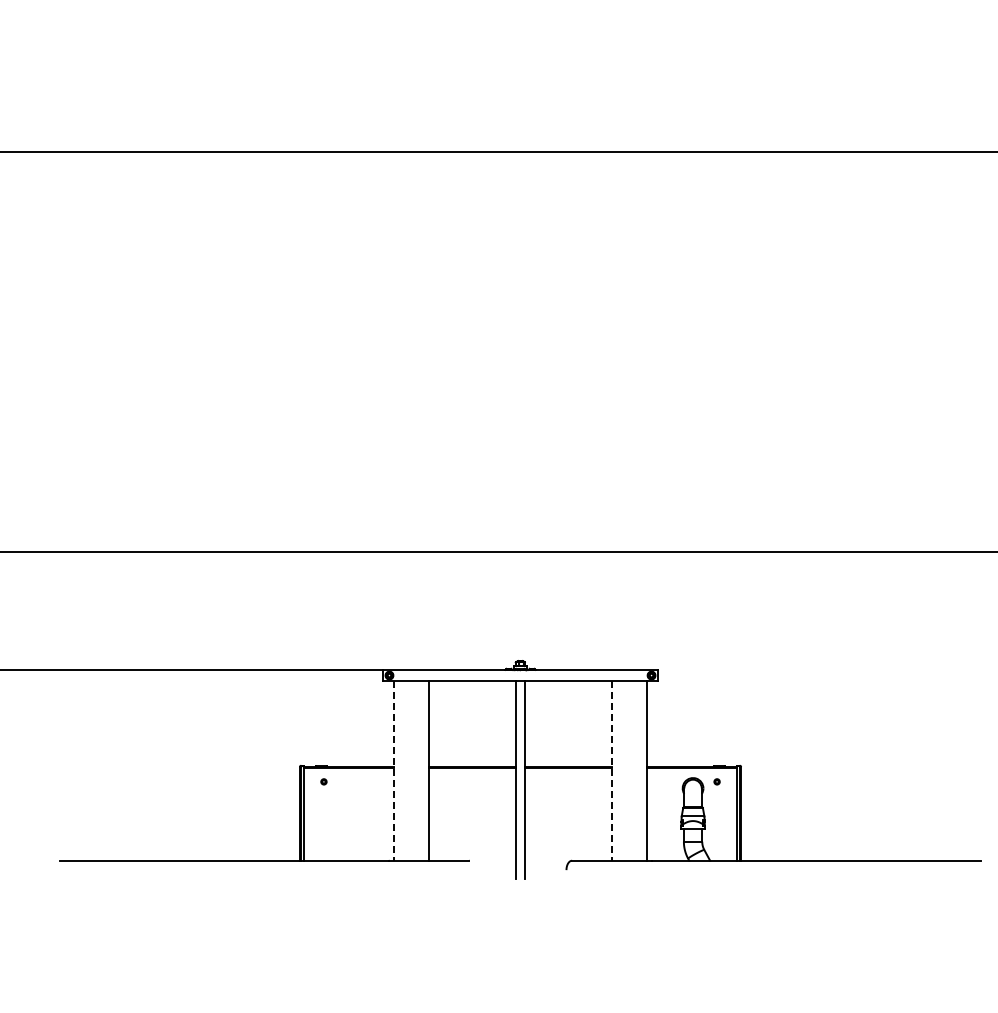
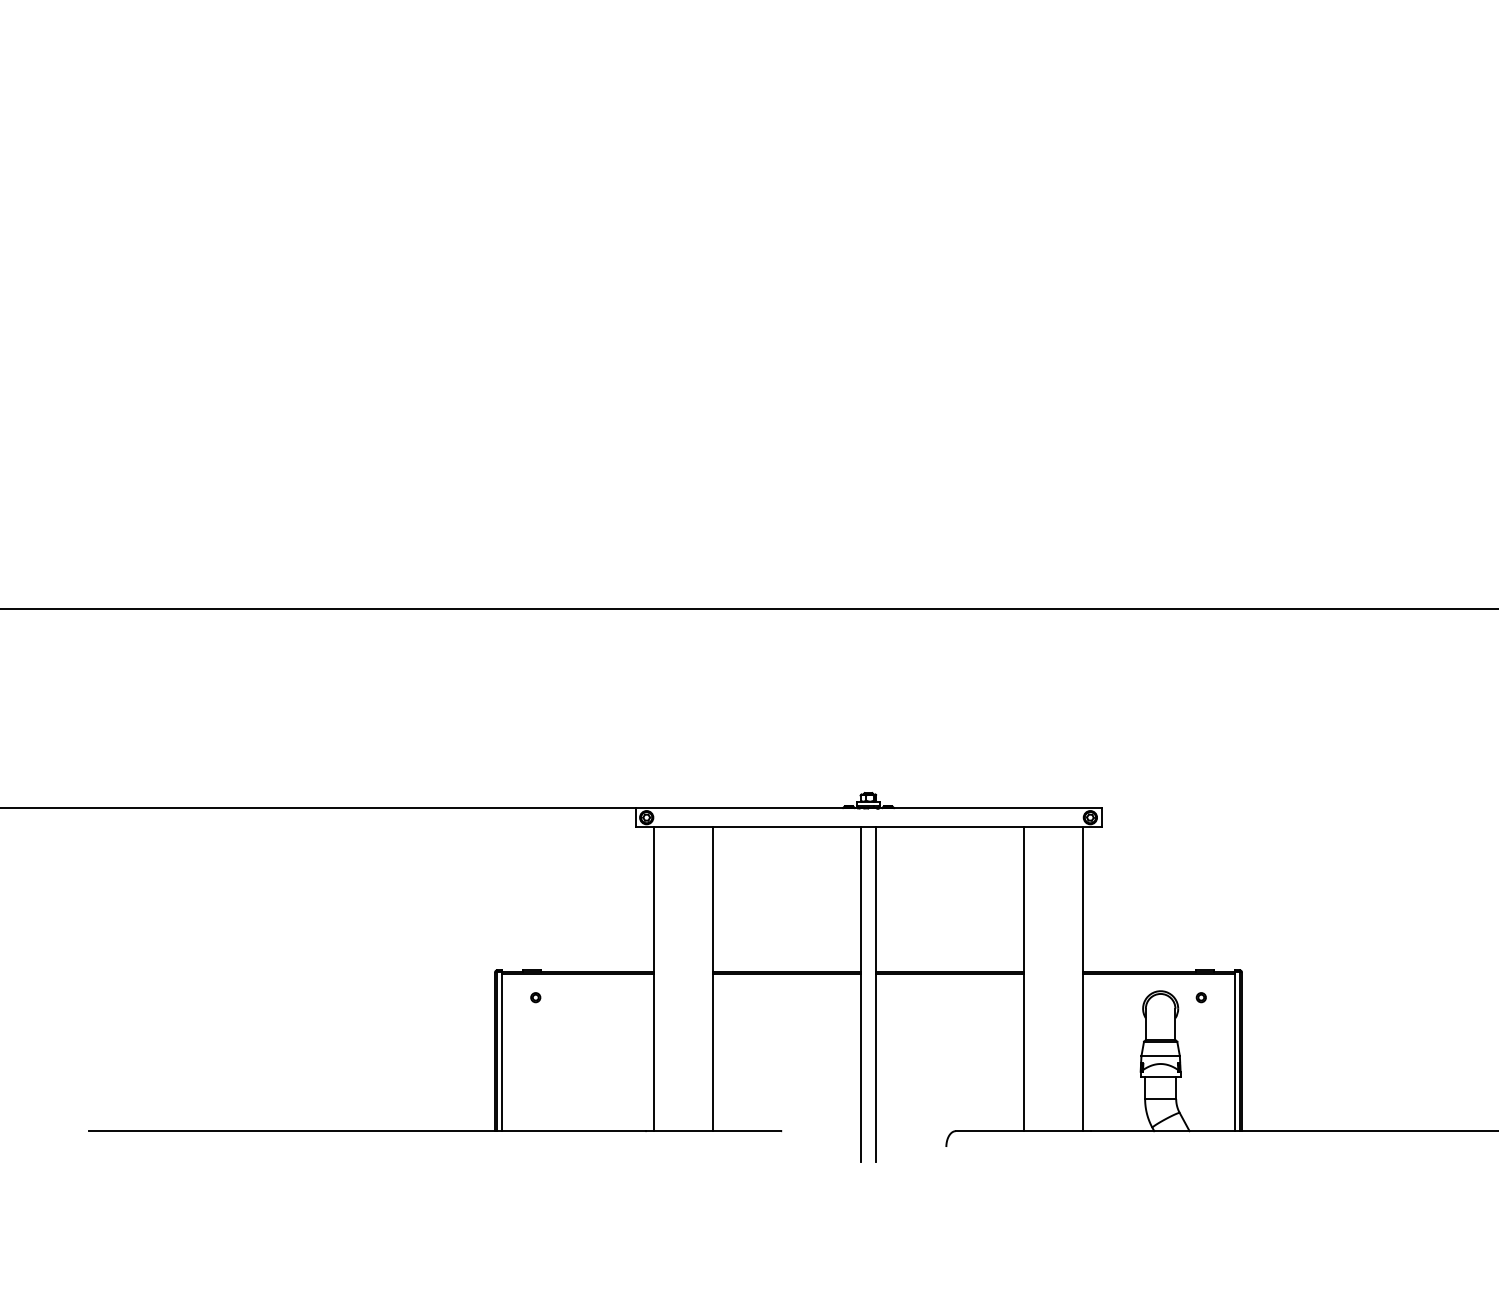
line: (393, 770) -> (653, 978), dashed -> solid
line: (612, 770) -> (1024, 978), dashed -> solid

